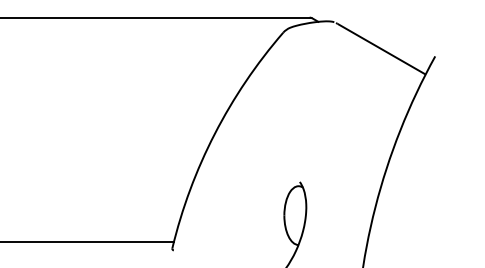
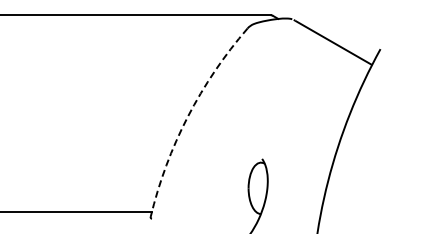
arc: (214, 133) -> (187, 116), solid -> dashed

